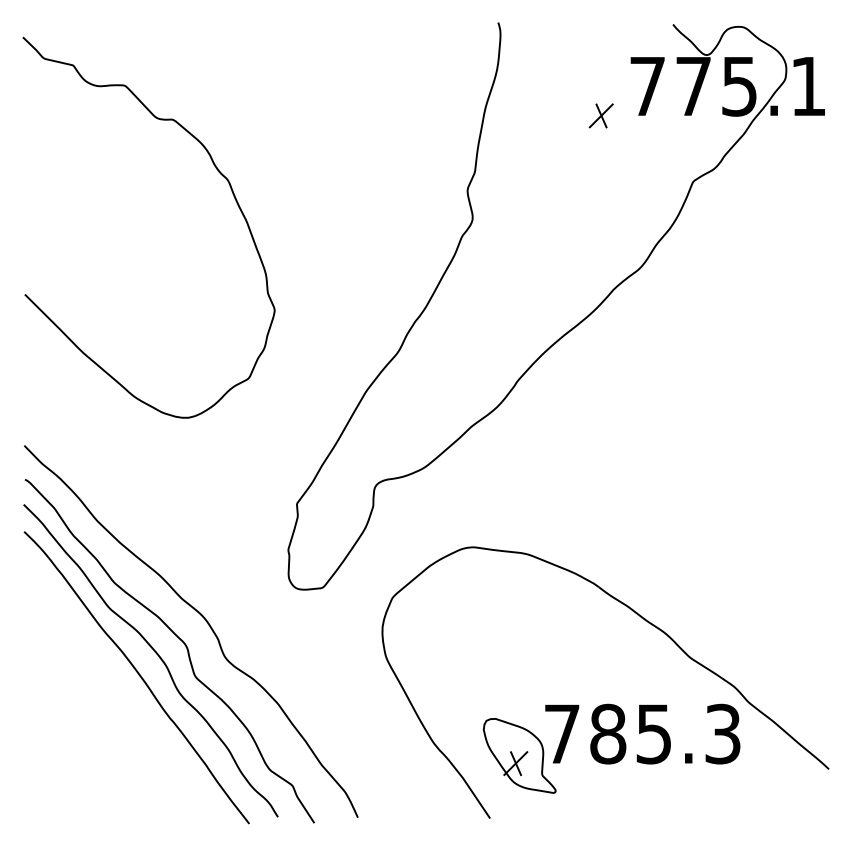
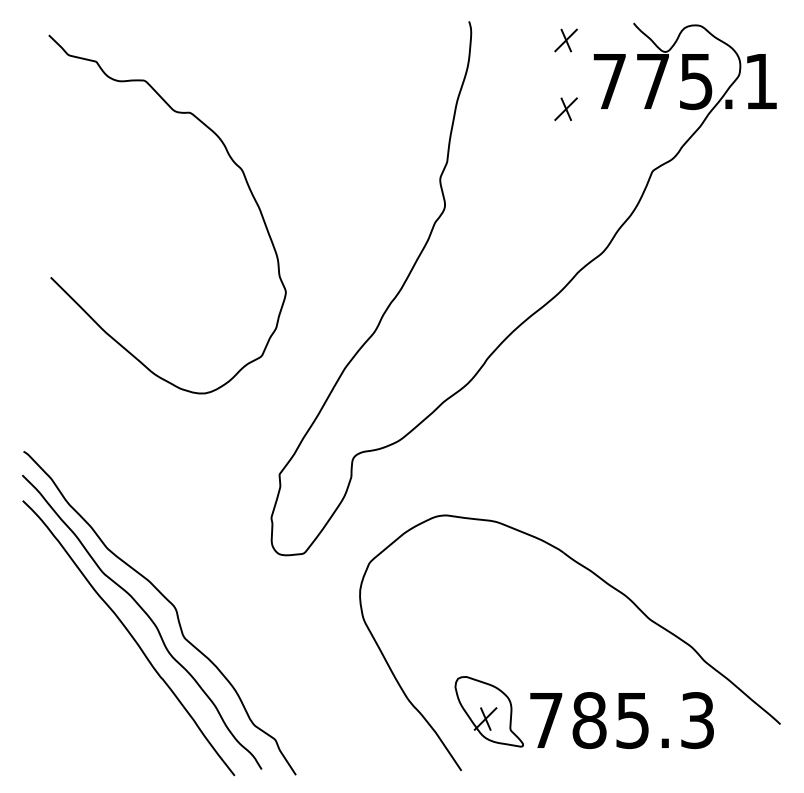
part: (600, 42) -> (565, 40), added
curve: (218, 172) -> (233, 162), moved
curve: (205, 621) -> (193, 585), removed
text: (642, 733) -> (621, 719), moved

